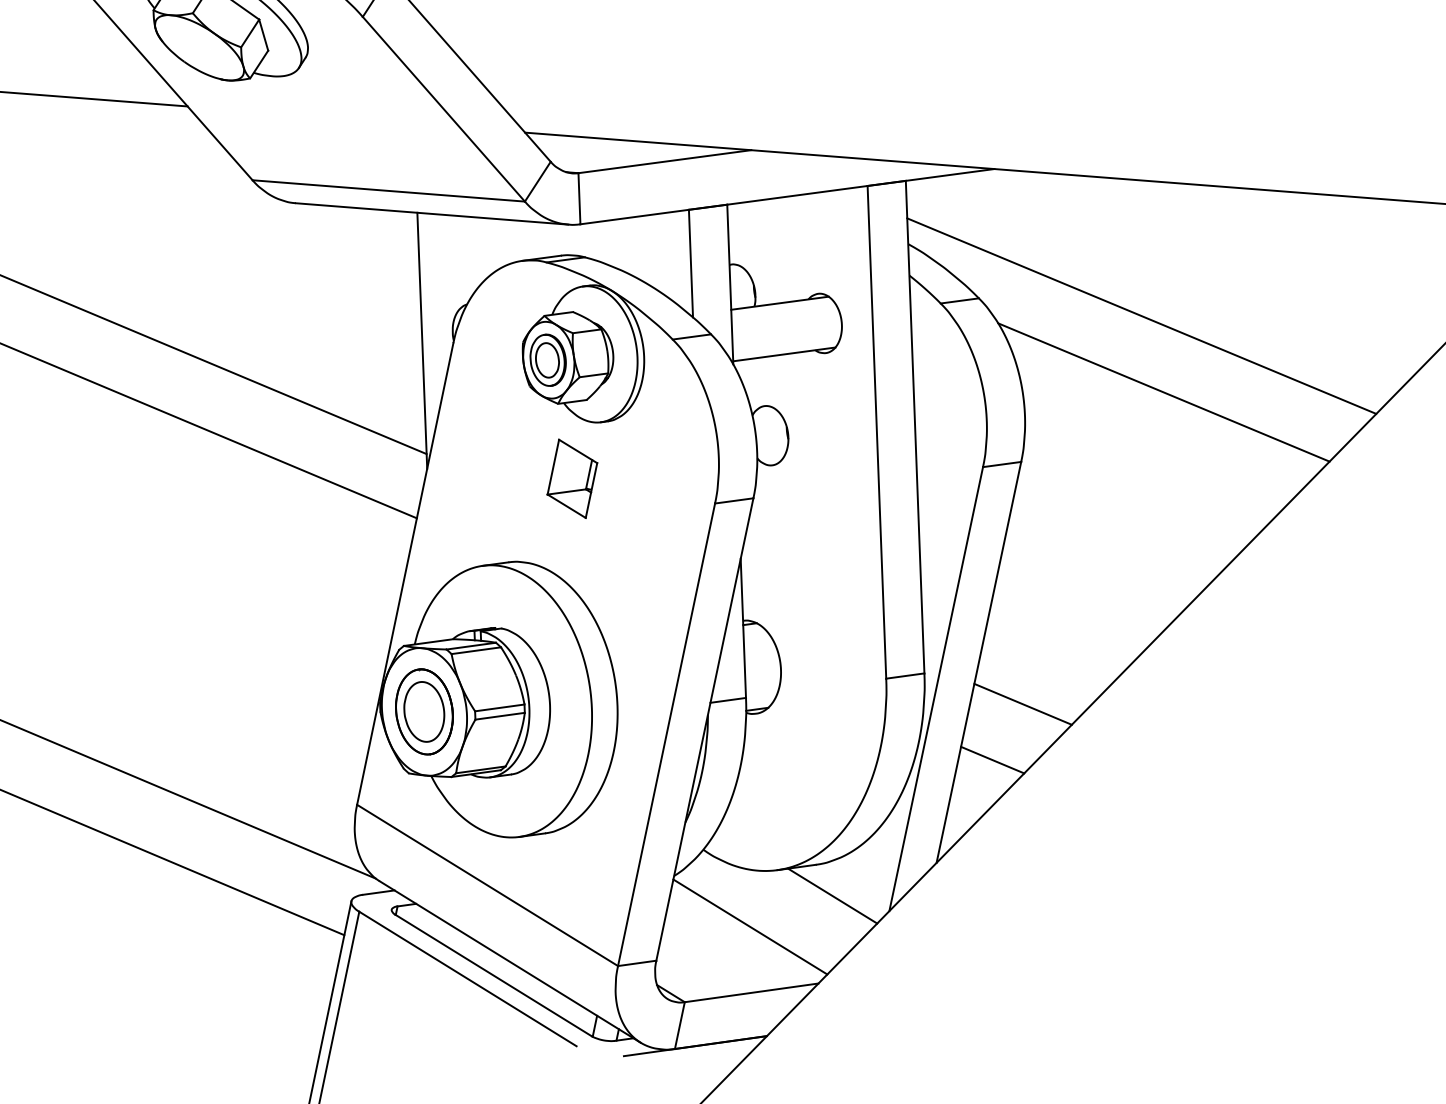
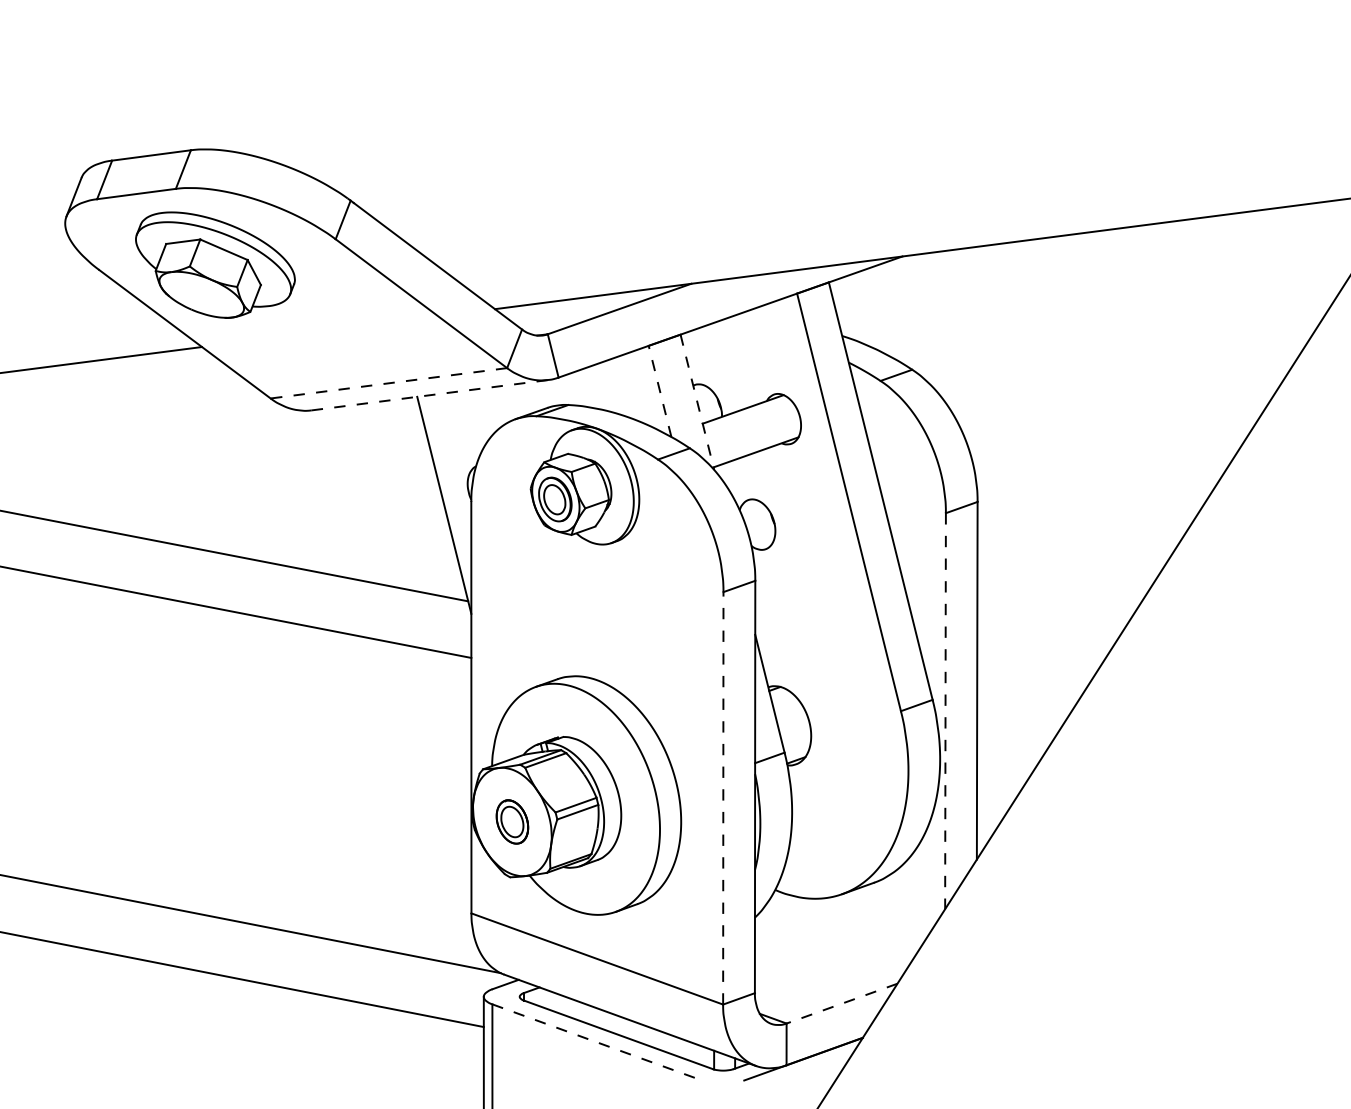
line: (388, 191) -> (388, 383), solid -> dashed
line: (432, 214) -> (430, 395), solid -> dashed
line: (691, 263) -> (660, 391), solid -> dashed
line: (730, 284) -> (697, 402), solid -> dashed
line: (1141, 315) -> (1054, 355), removed
line: (1164, 391) -> (1087, 416), removed
part: (571, 478) -> (596, 596), removed
line: (936, 689) -> (945, 711), solid -> dashed
line: (1023, 704) -> (1022, 708), removed
part: (424, 711) -> (512, 821), size x0.6
line: (666, 733) -> (723, 797), solid -> dashed
line: (992, 759) -> (1006, 761), removed
line: (832, 895) -> (893, 906), removed
line: (749, 926) -> (828, 947), removed
line: (468, 979) -> (597, 1042), solid -> dashed
line: (752, 992) -> (842, 1003), solid -> dashed

